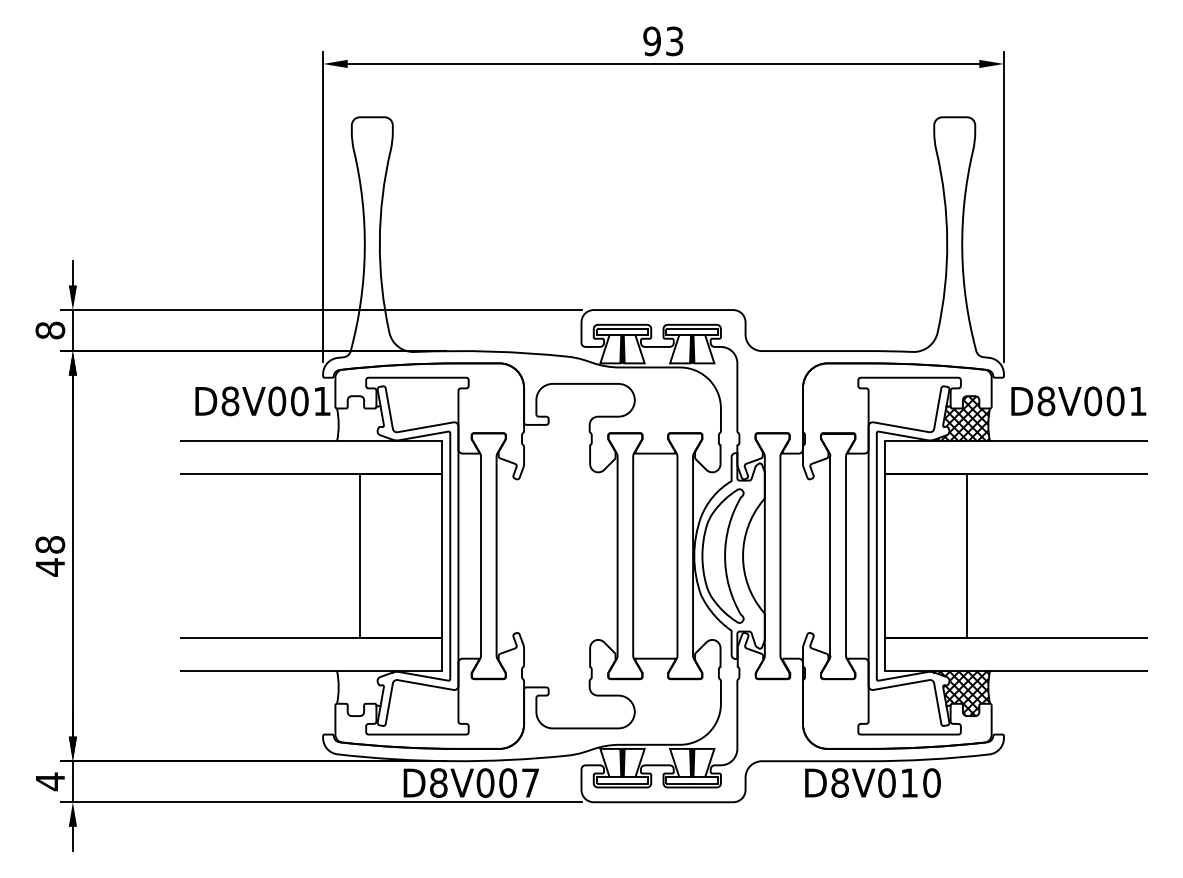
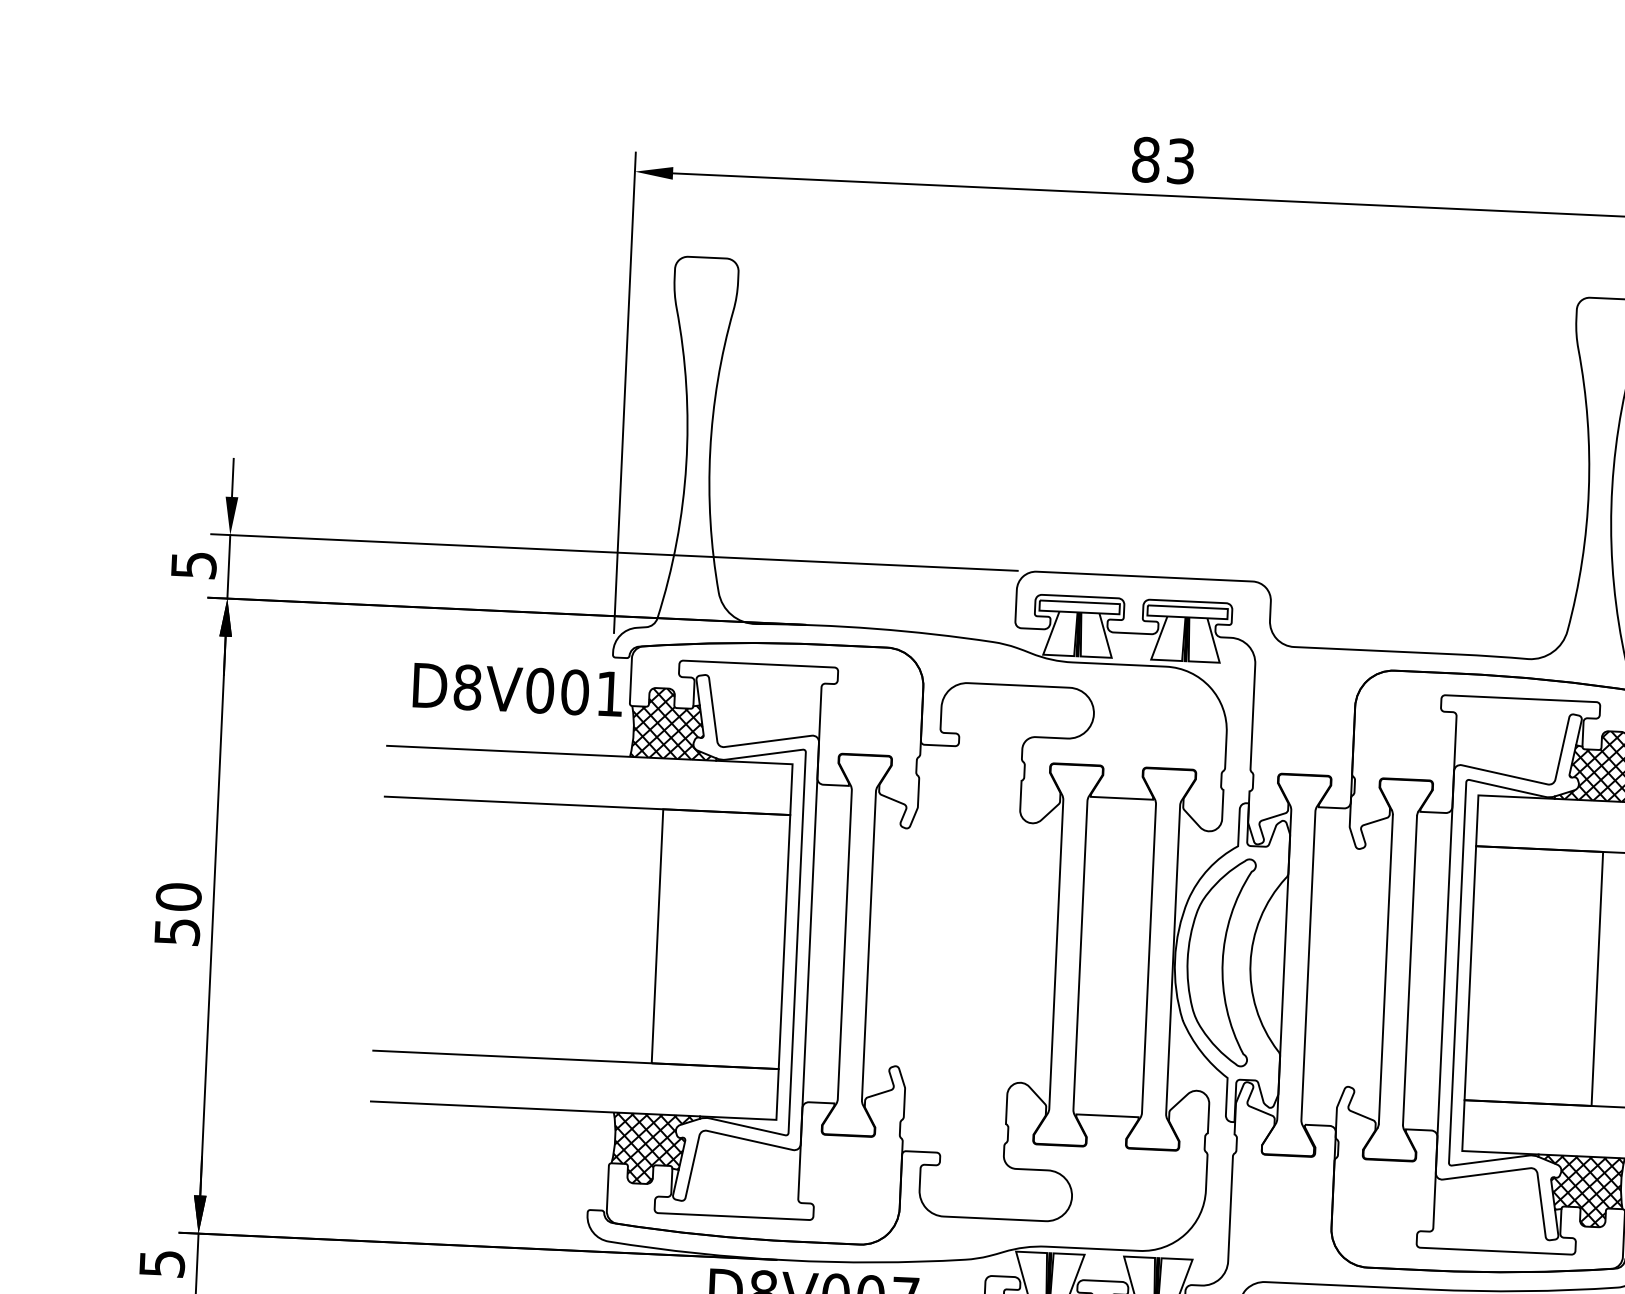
text: (652, 41) -> (1146, 160), 93 -> 83
text: (50, 330) -> (194, 565), 8 -> 5
hatch: (363, 418) -> (672, 723), added
text: (50, 556) -> (178, 915), 48 -> 50
hatch: (362, 693) -> (651, 1149), added
text: (50, 781) -> (162, 1263), 4 -> 5

